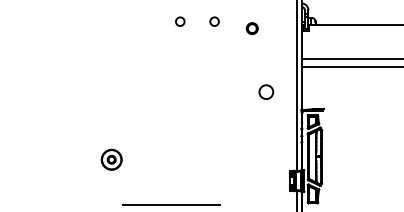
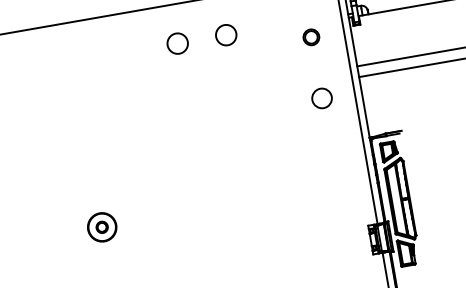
circle: (180, 21) -> (178, 43), size x1.67
circle: (214, 21) -> (225, 34), size x1.67
part: (251, 28) -> (310, 37), moved
circle: (266, 91) -> (322, 97), moved
part: (111, 159) -> (101, 227), moved

